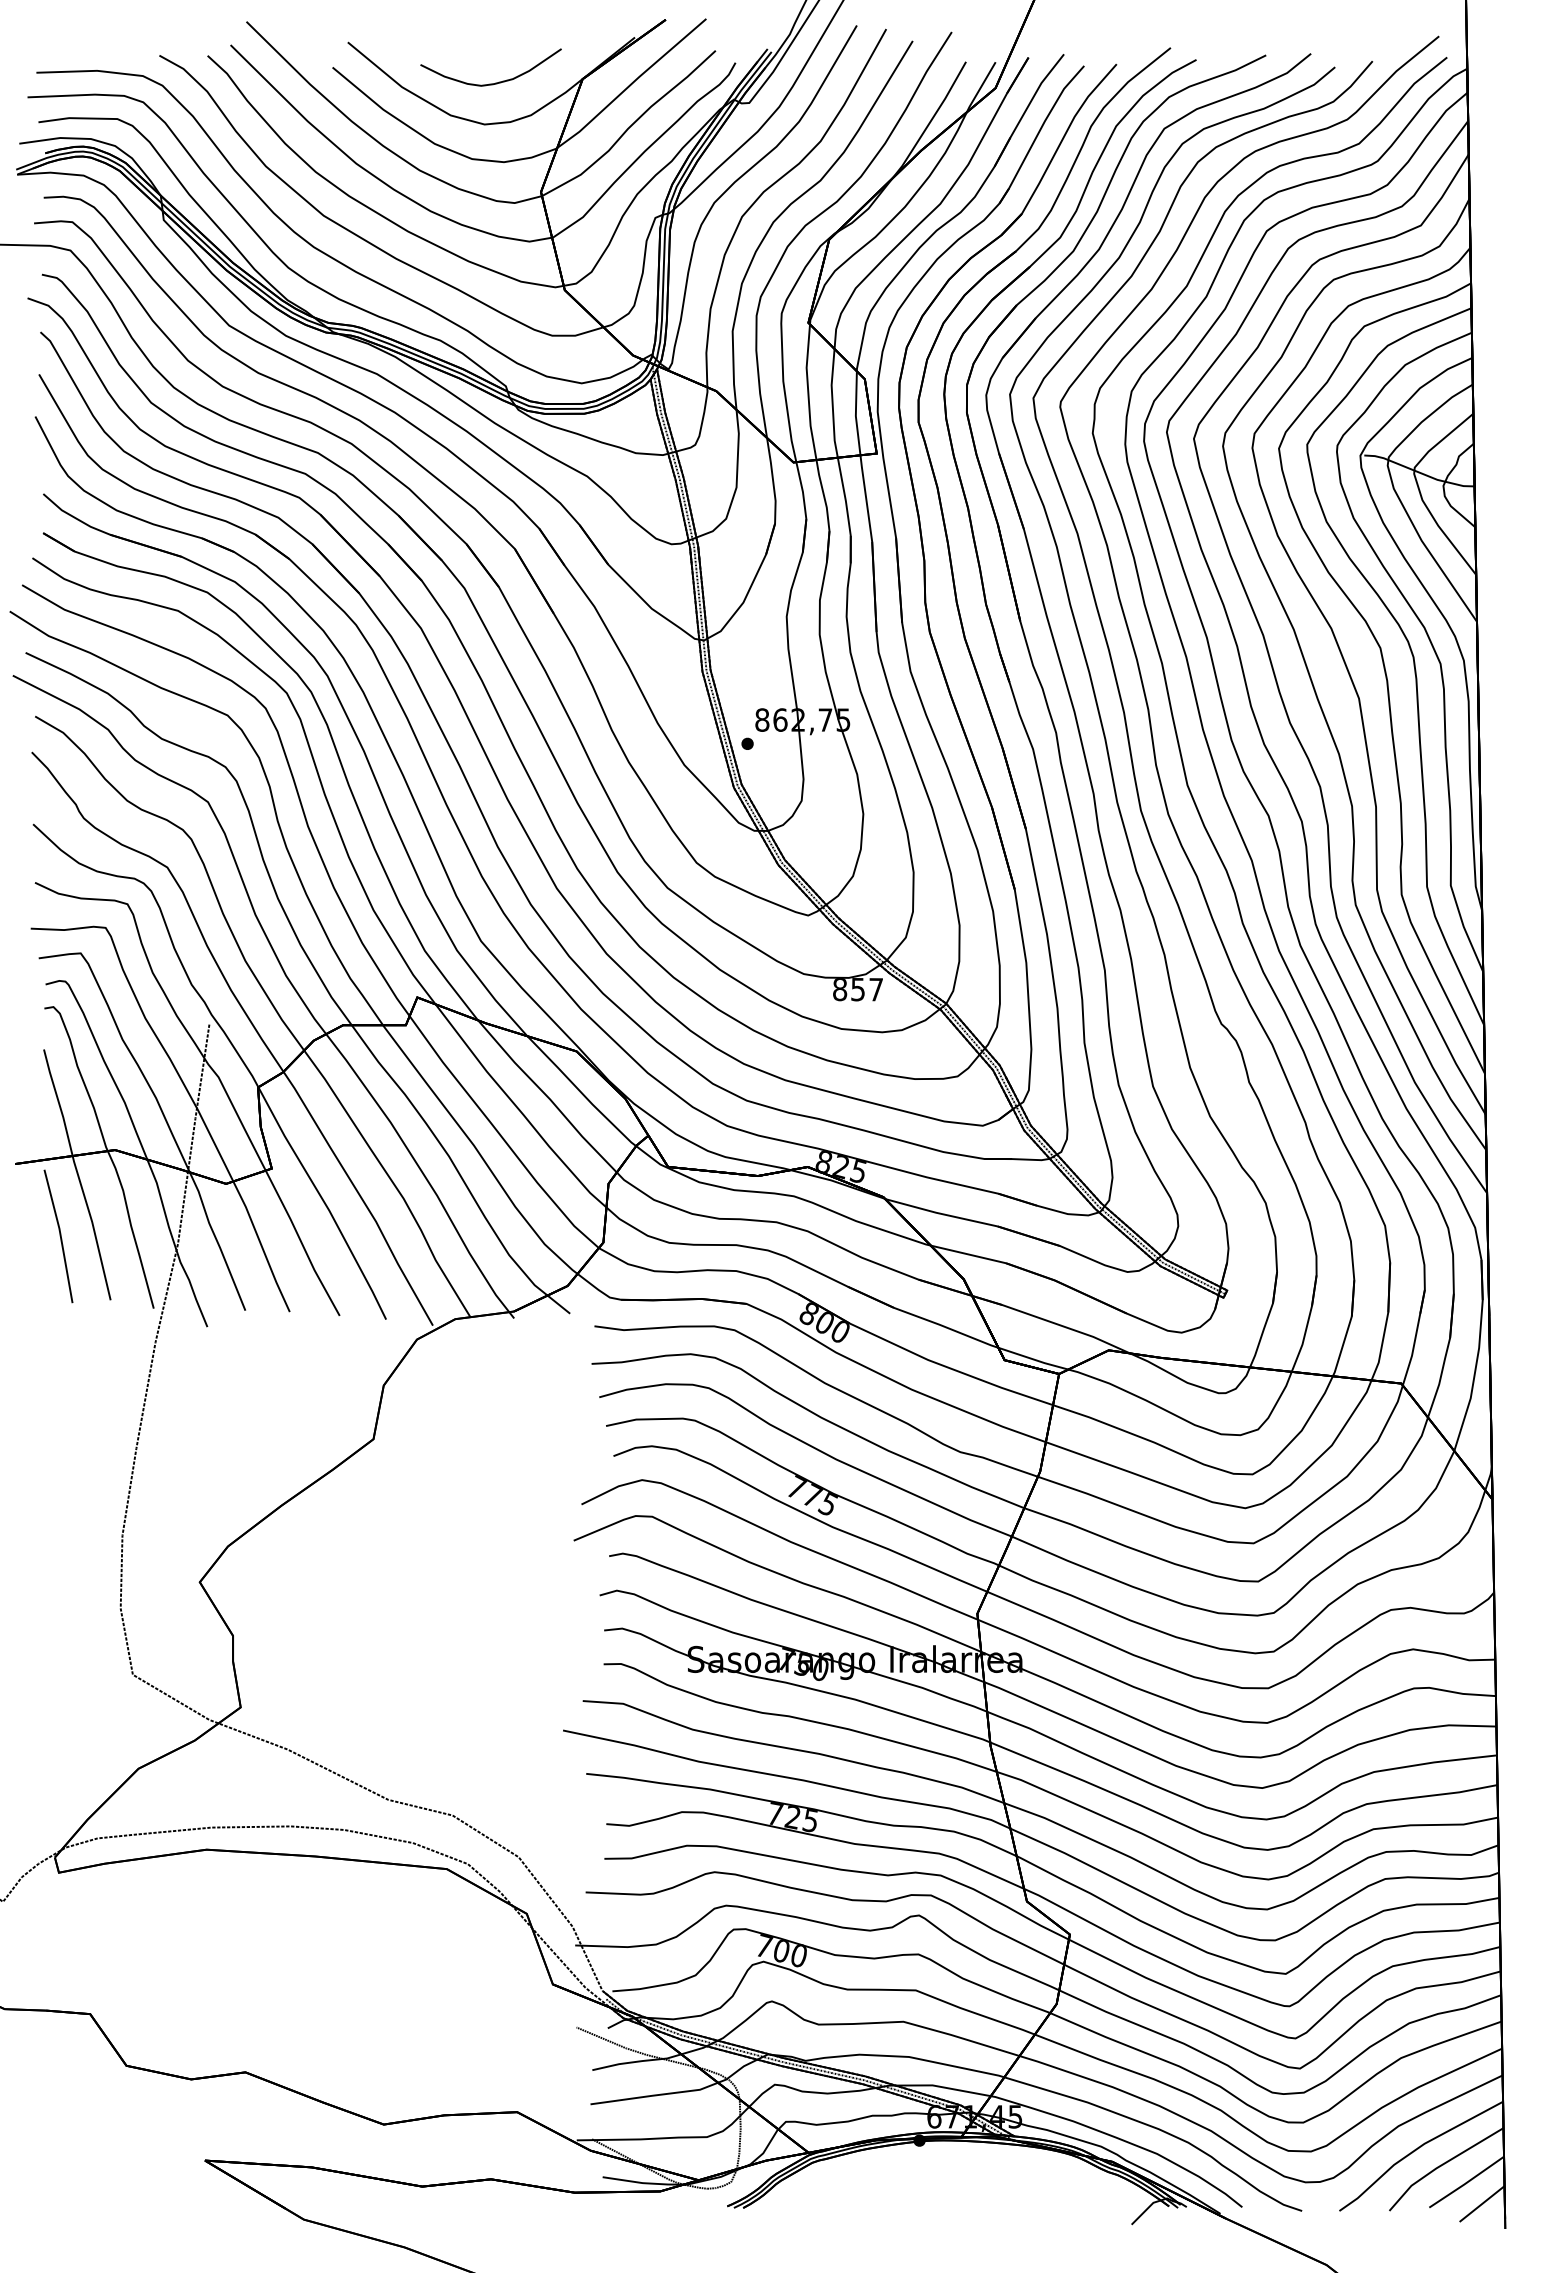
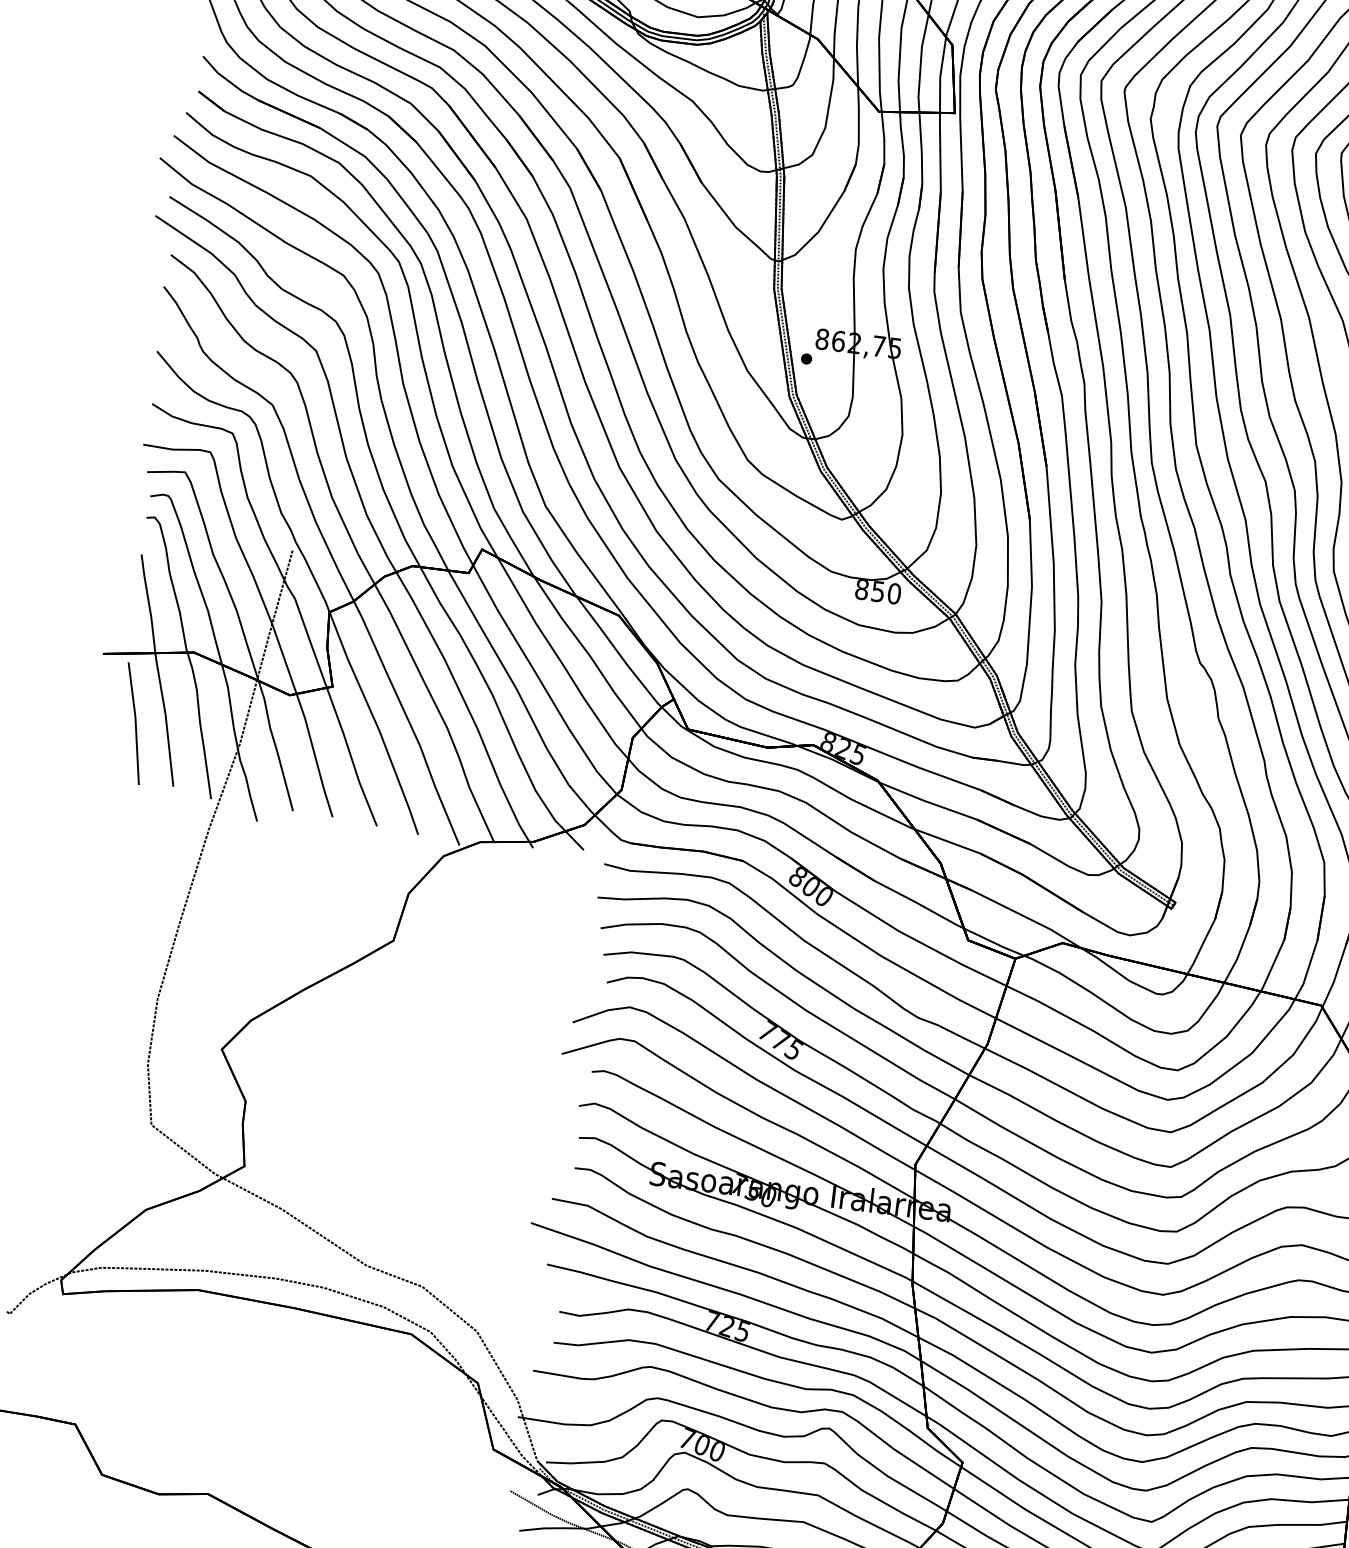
text: (876, 989) -> (894, 593), 857 -> 850

